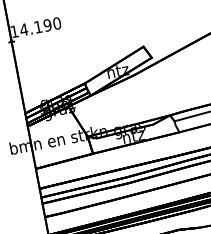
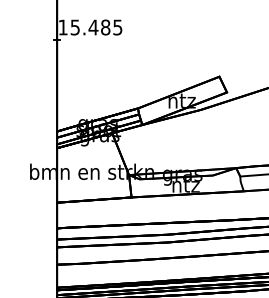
text: (40, 26) -> (96, 27), 14.190 -> 15.485

